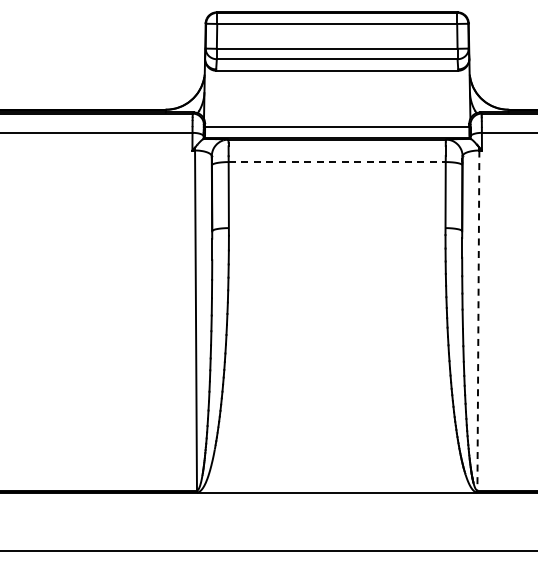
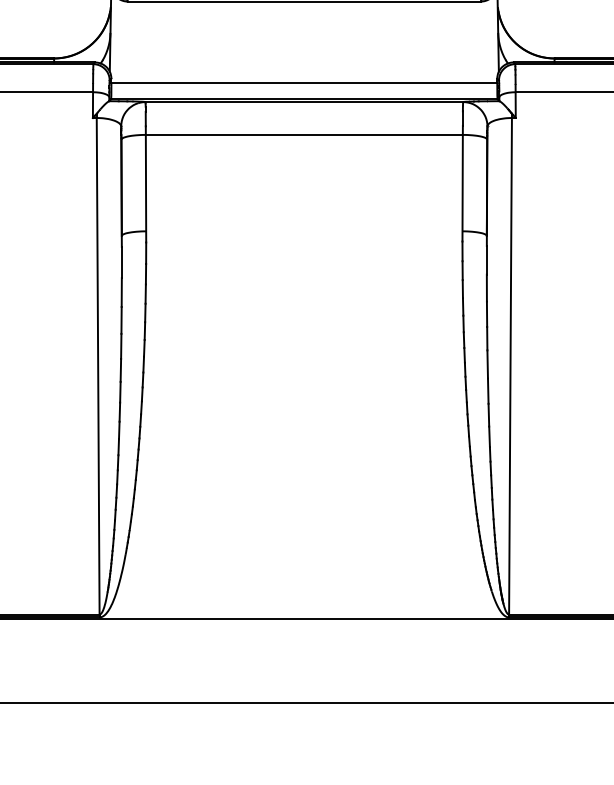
line: (337, 162) -> (304, 135), dashed -> solid
line: (478, 321) -> (510, 367), dashed -> solid

